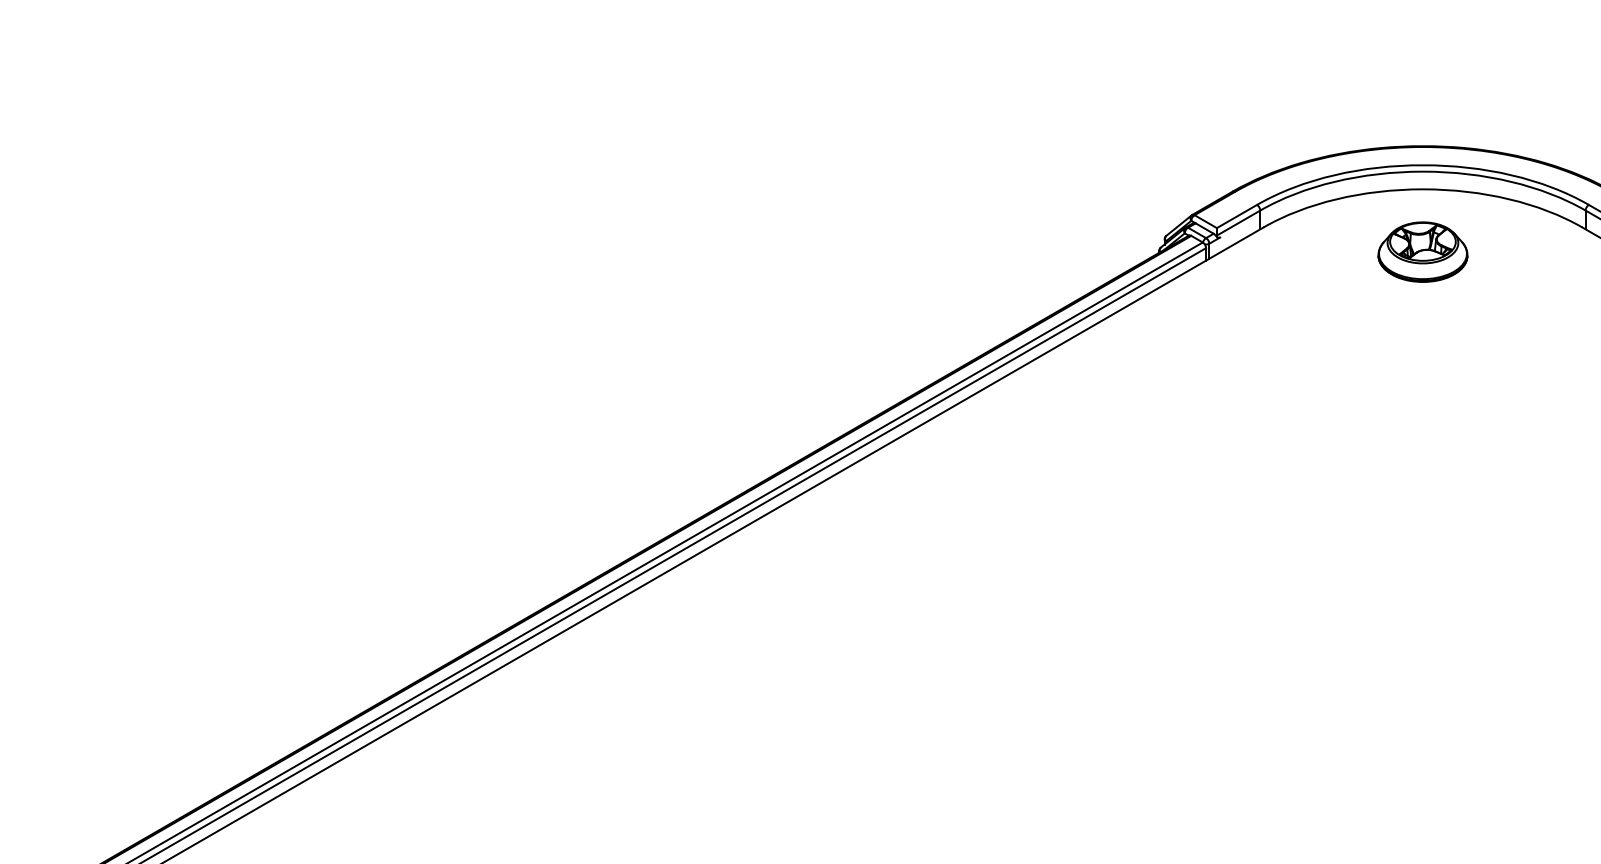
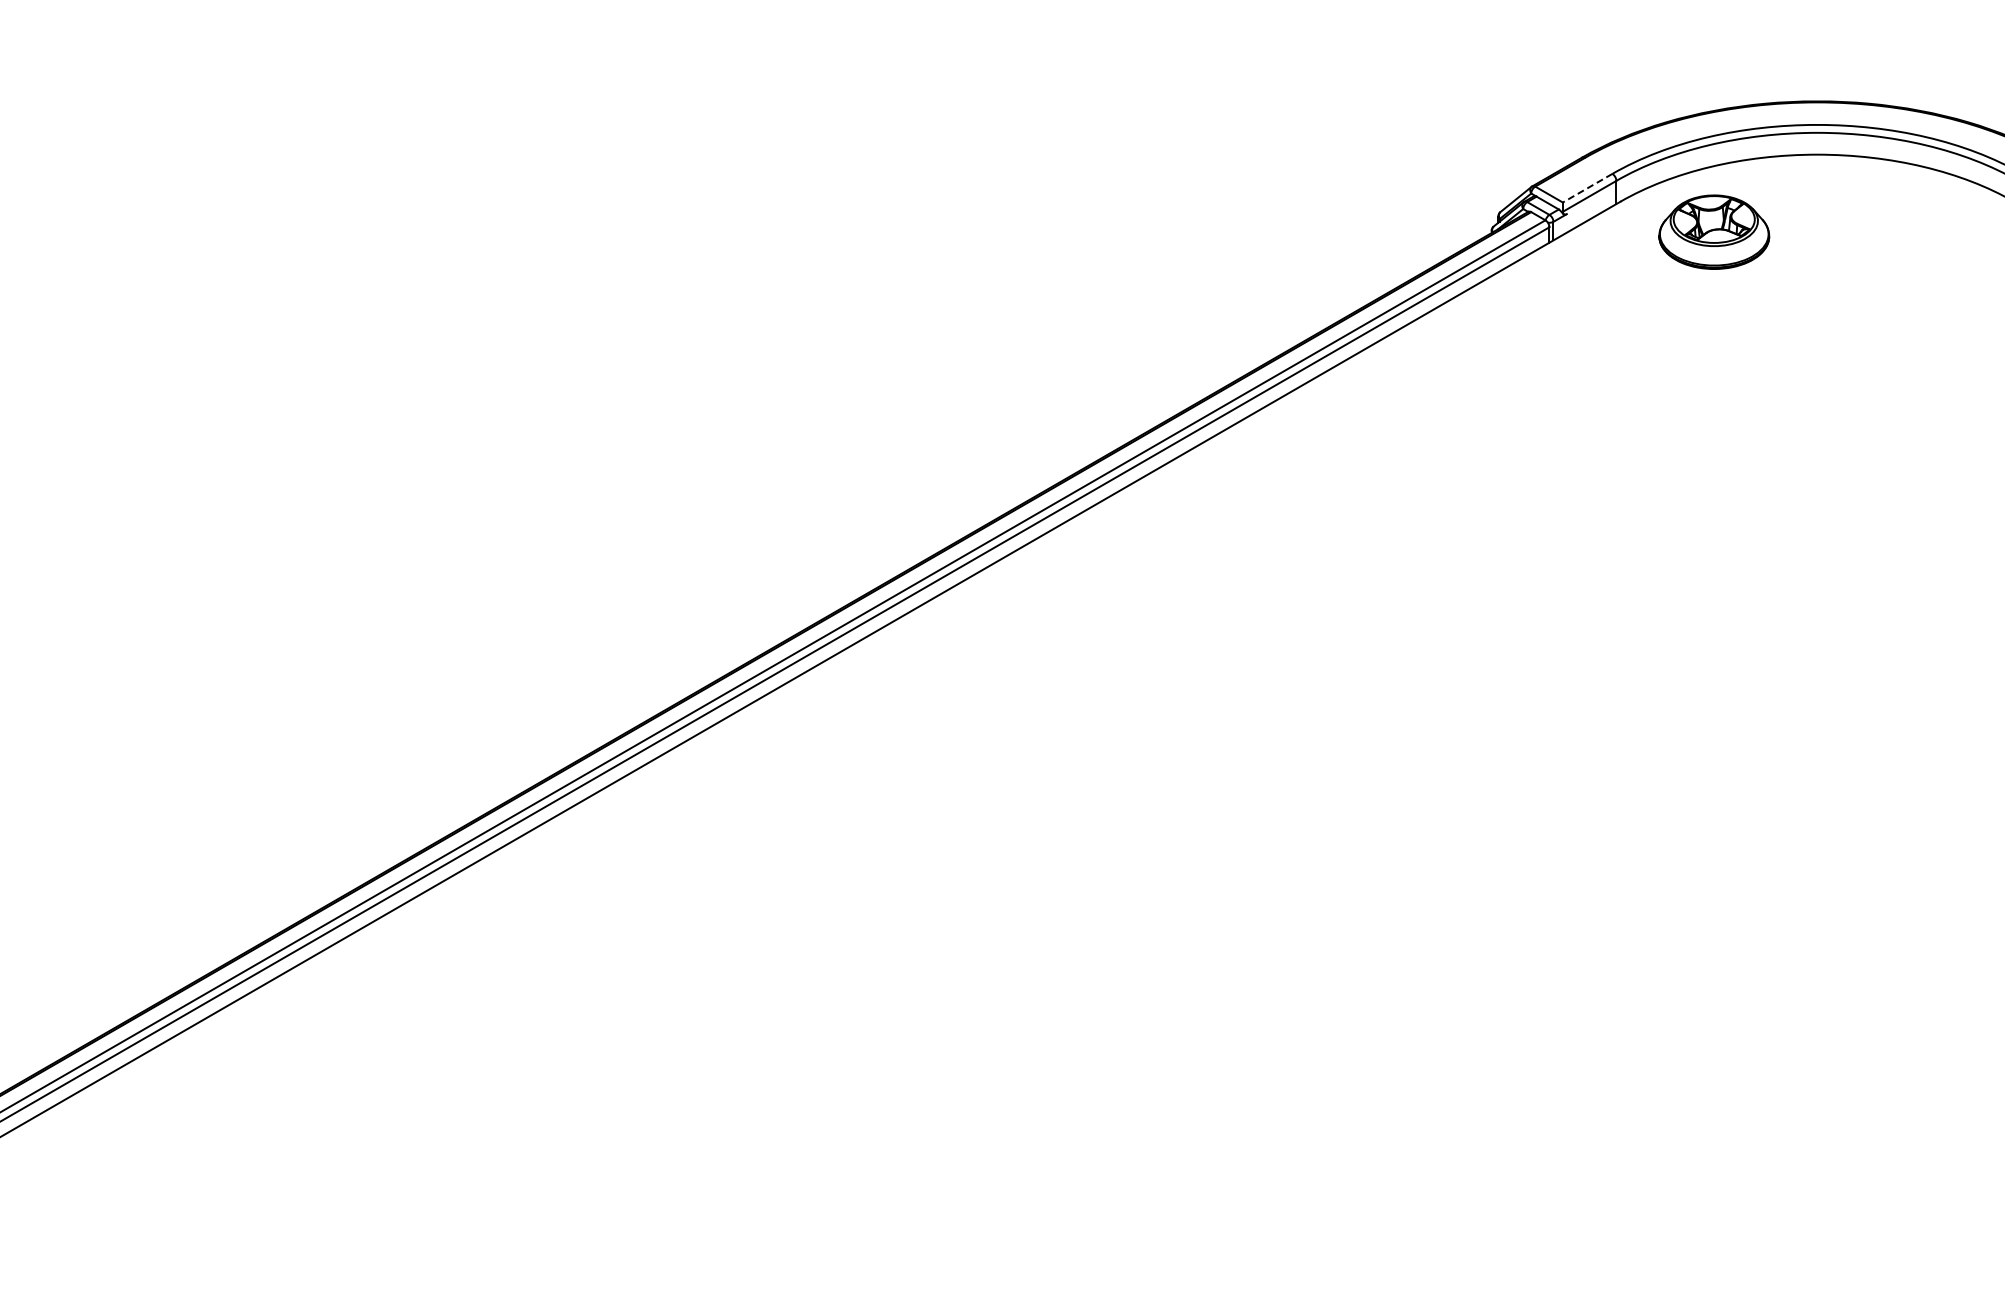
line: (1236, 216) -> (1587, 188), solid -> dashed
part: (1423, 251) -> (1714, 231), moved

